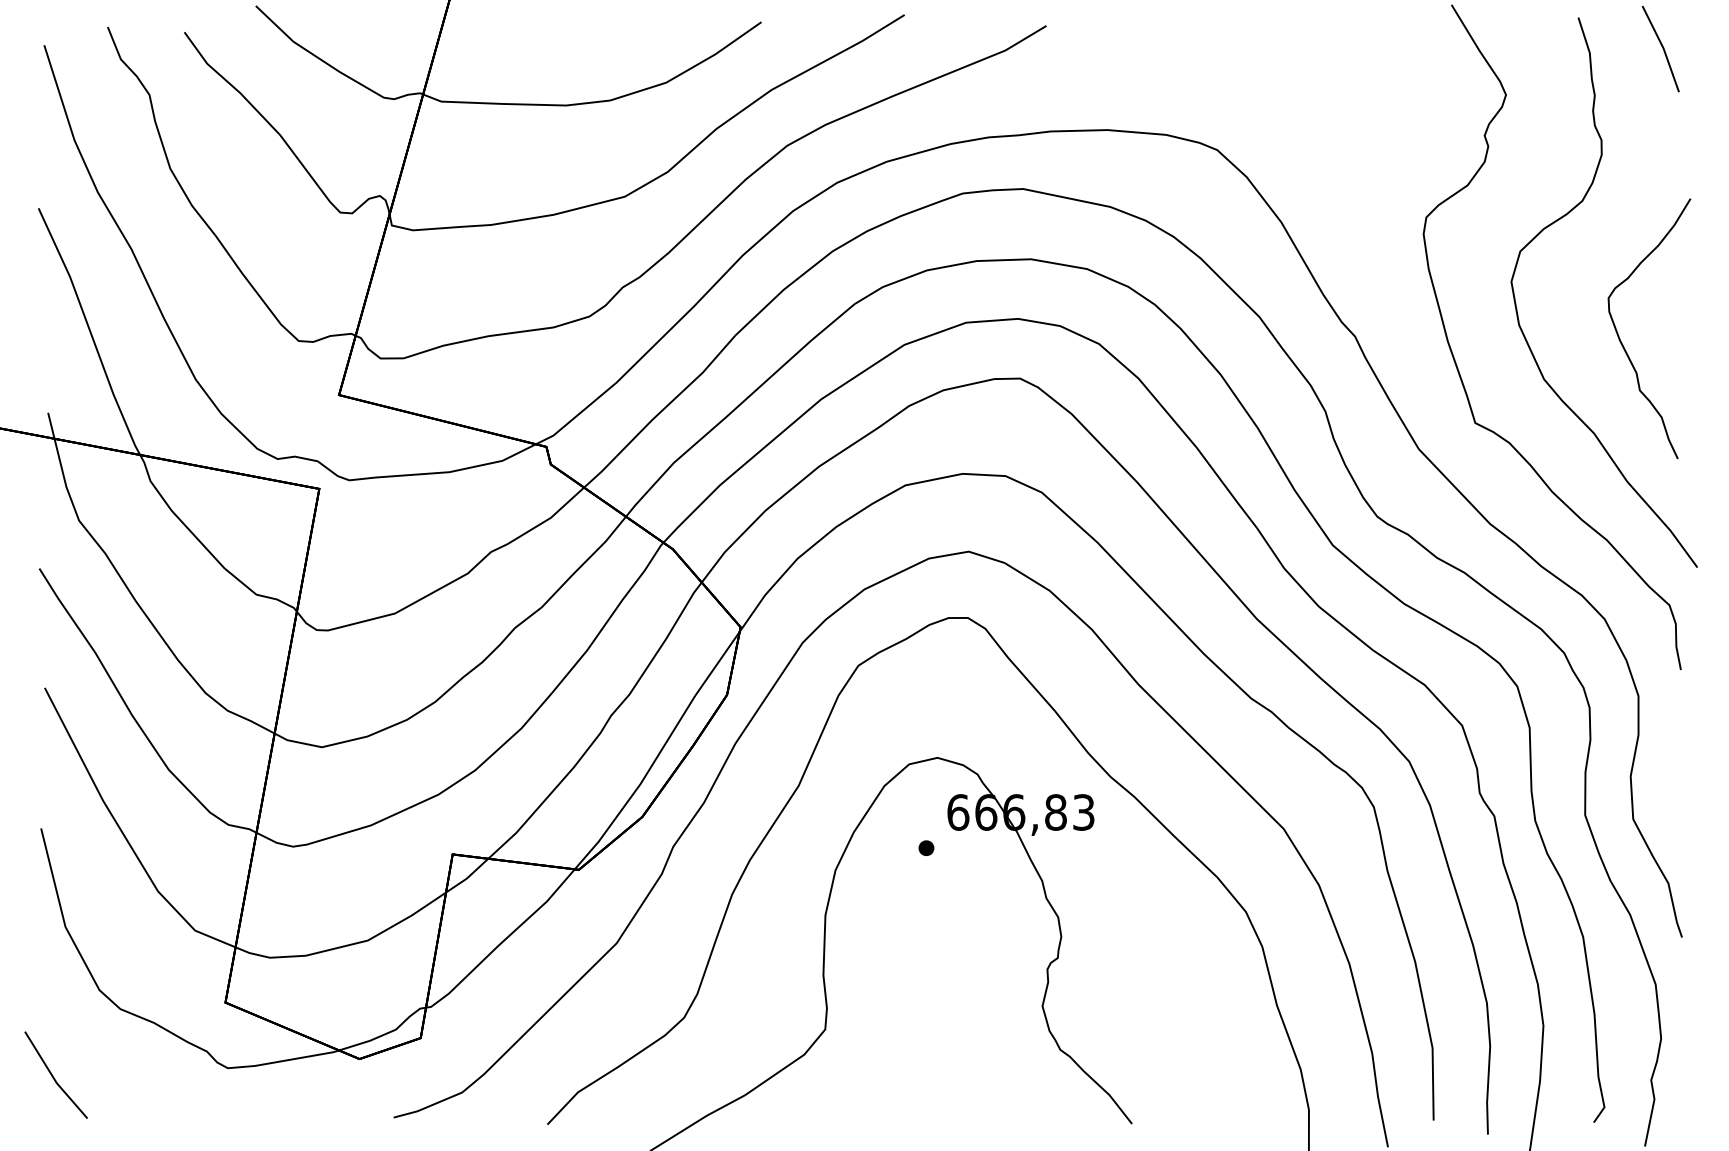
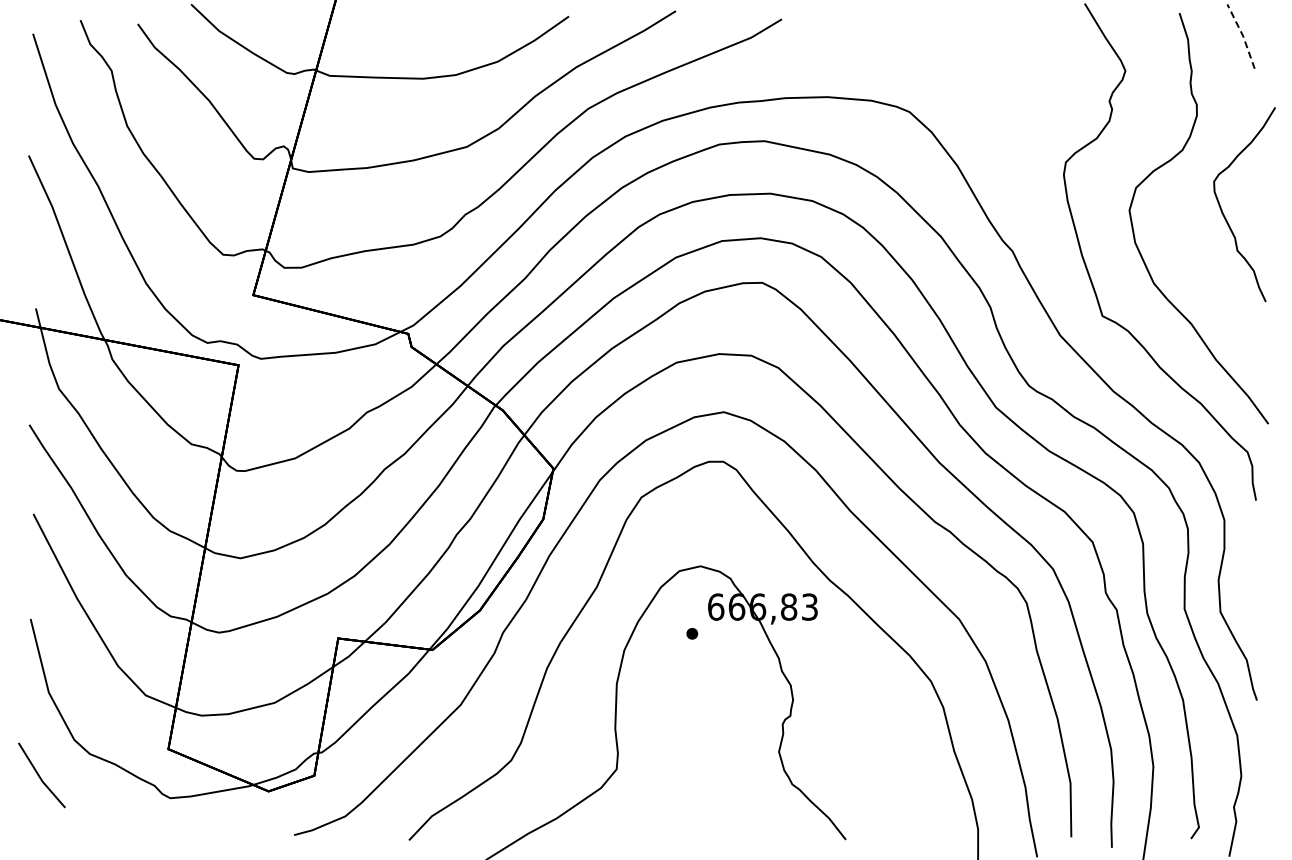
line: (1664, 48) -> (1243, 36), solid -> dashed
curve: (1622, 342) -> (1224, 214), moved
line: (54, 1076) -> (40, 776), moved

